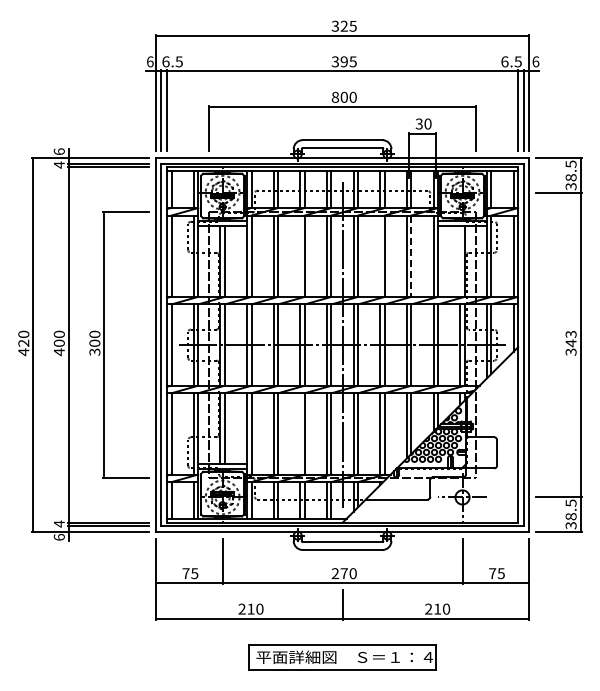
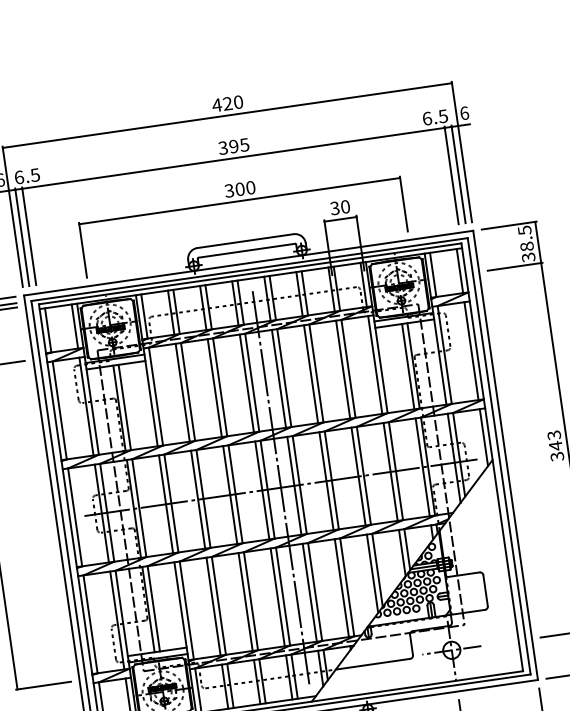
text: (343, 25) -> (226, 102), 325 -> 420
text: (335, 96) -> (229, 189), 800 -> 300
line: (300, 255) -> (214, 387), added
line: (380, 255) -> (311, 373), added
line: (411, 256) -> (348, 369), dashed -> solid
line: (460, 261) -> (408, 366), added
line: (300, 433) -> (245, 601), added

